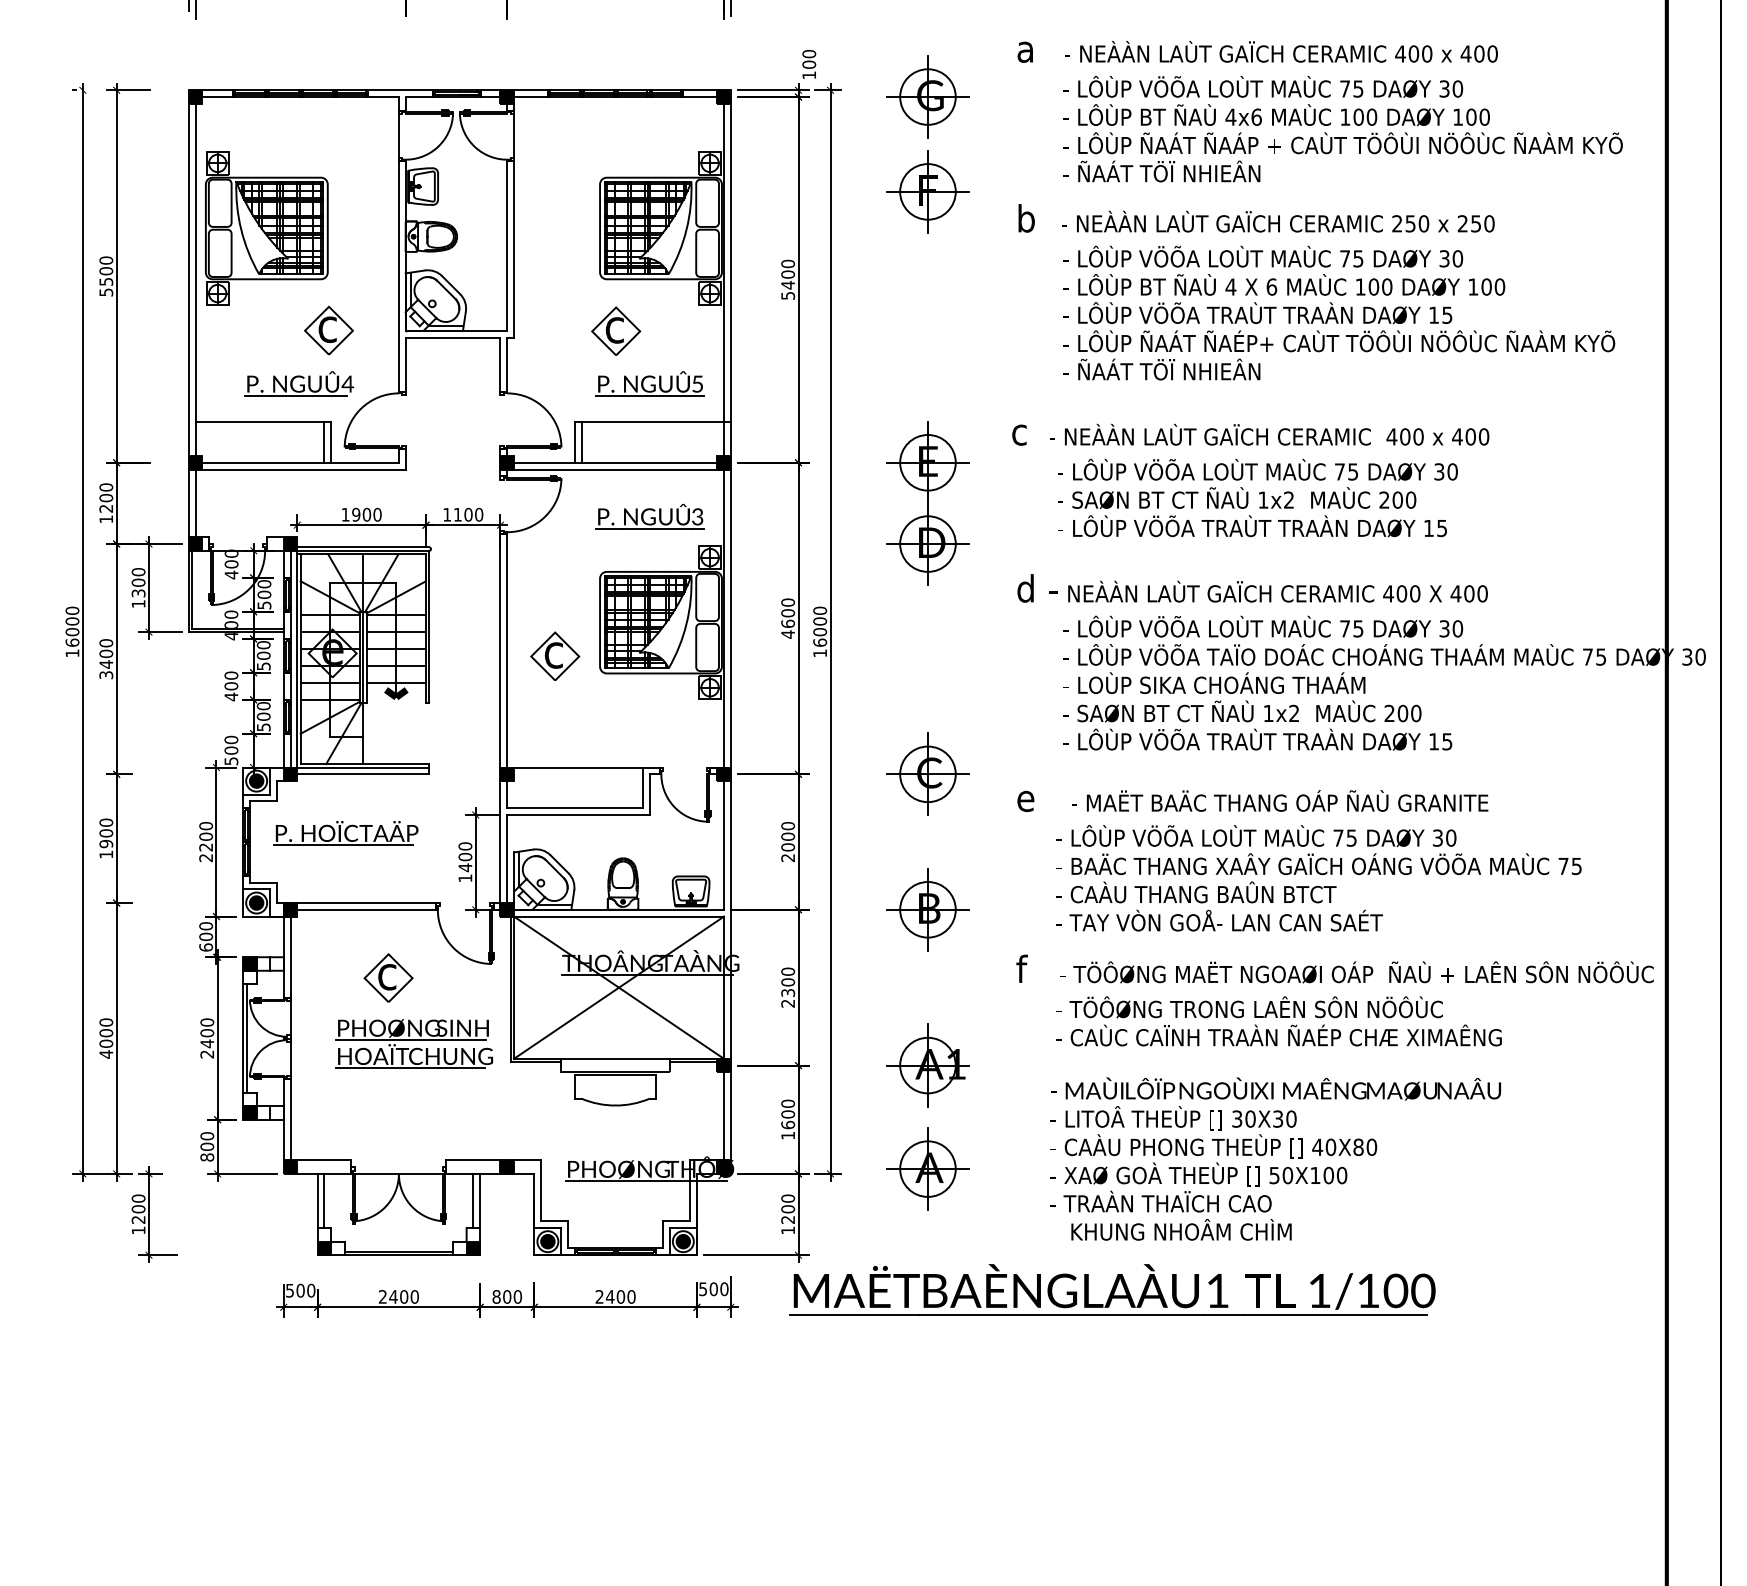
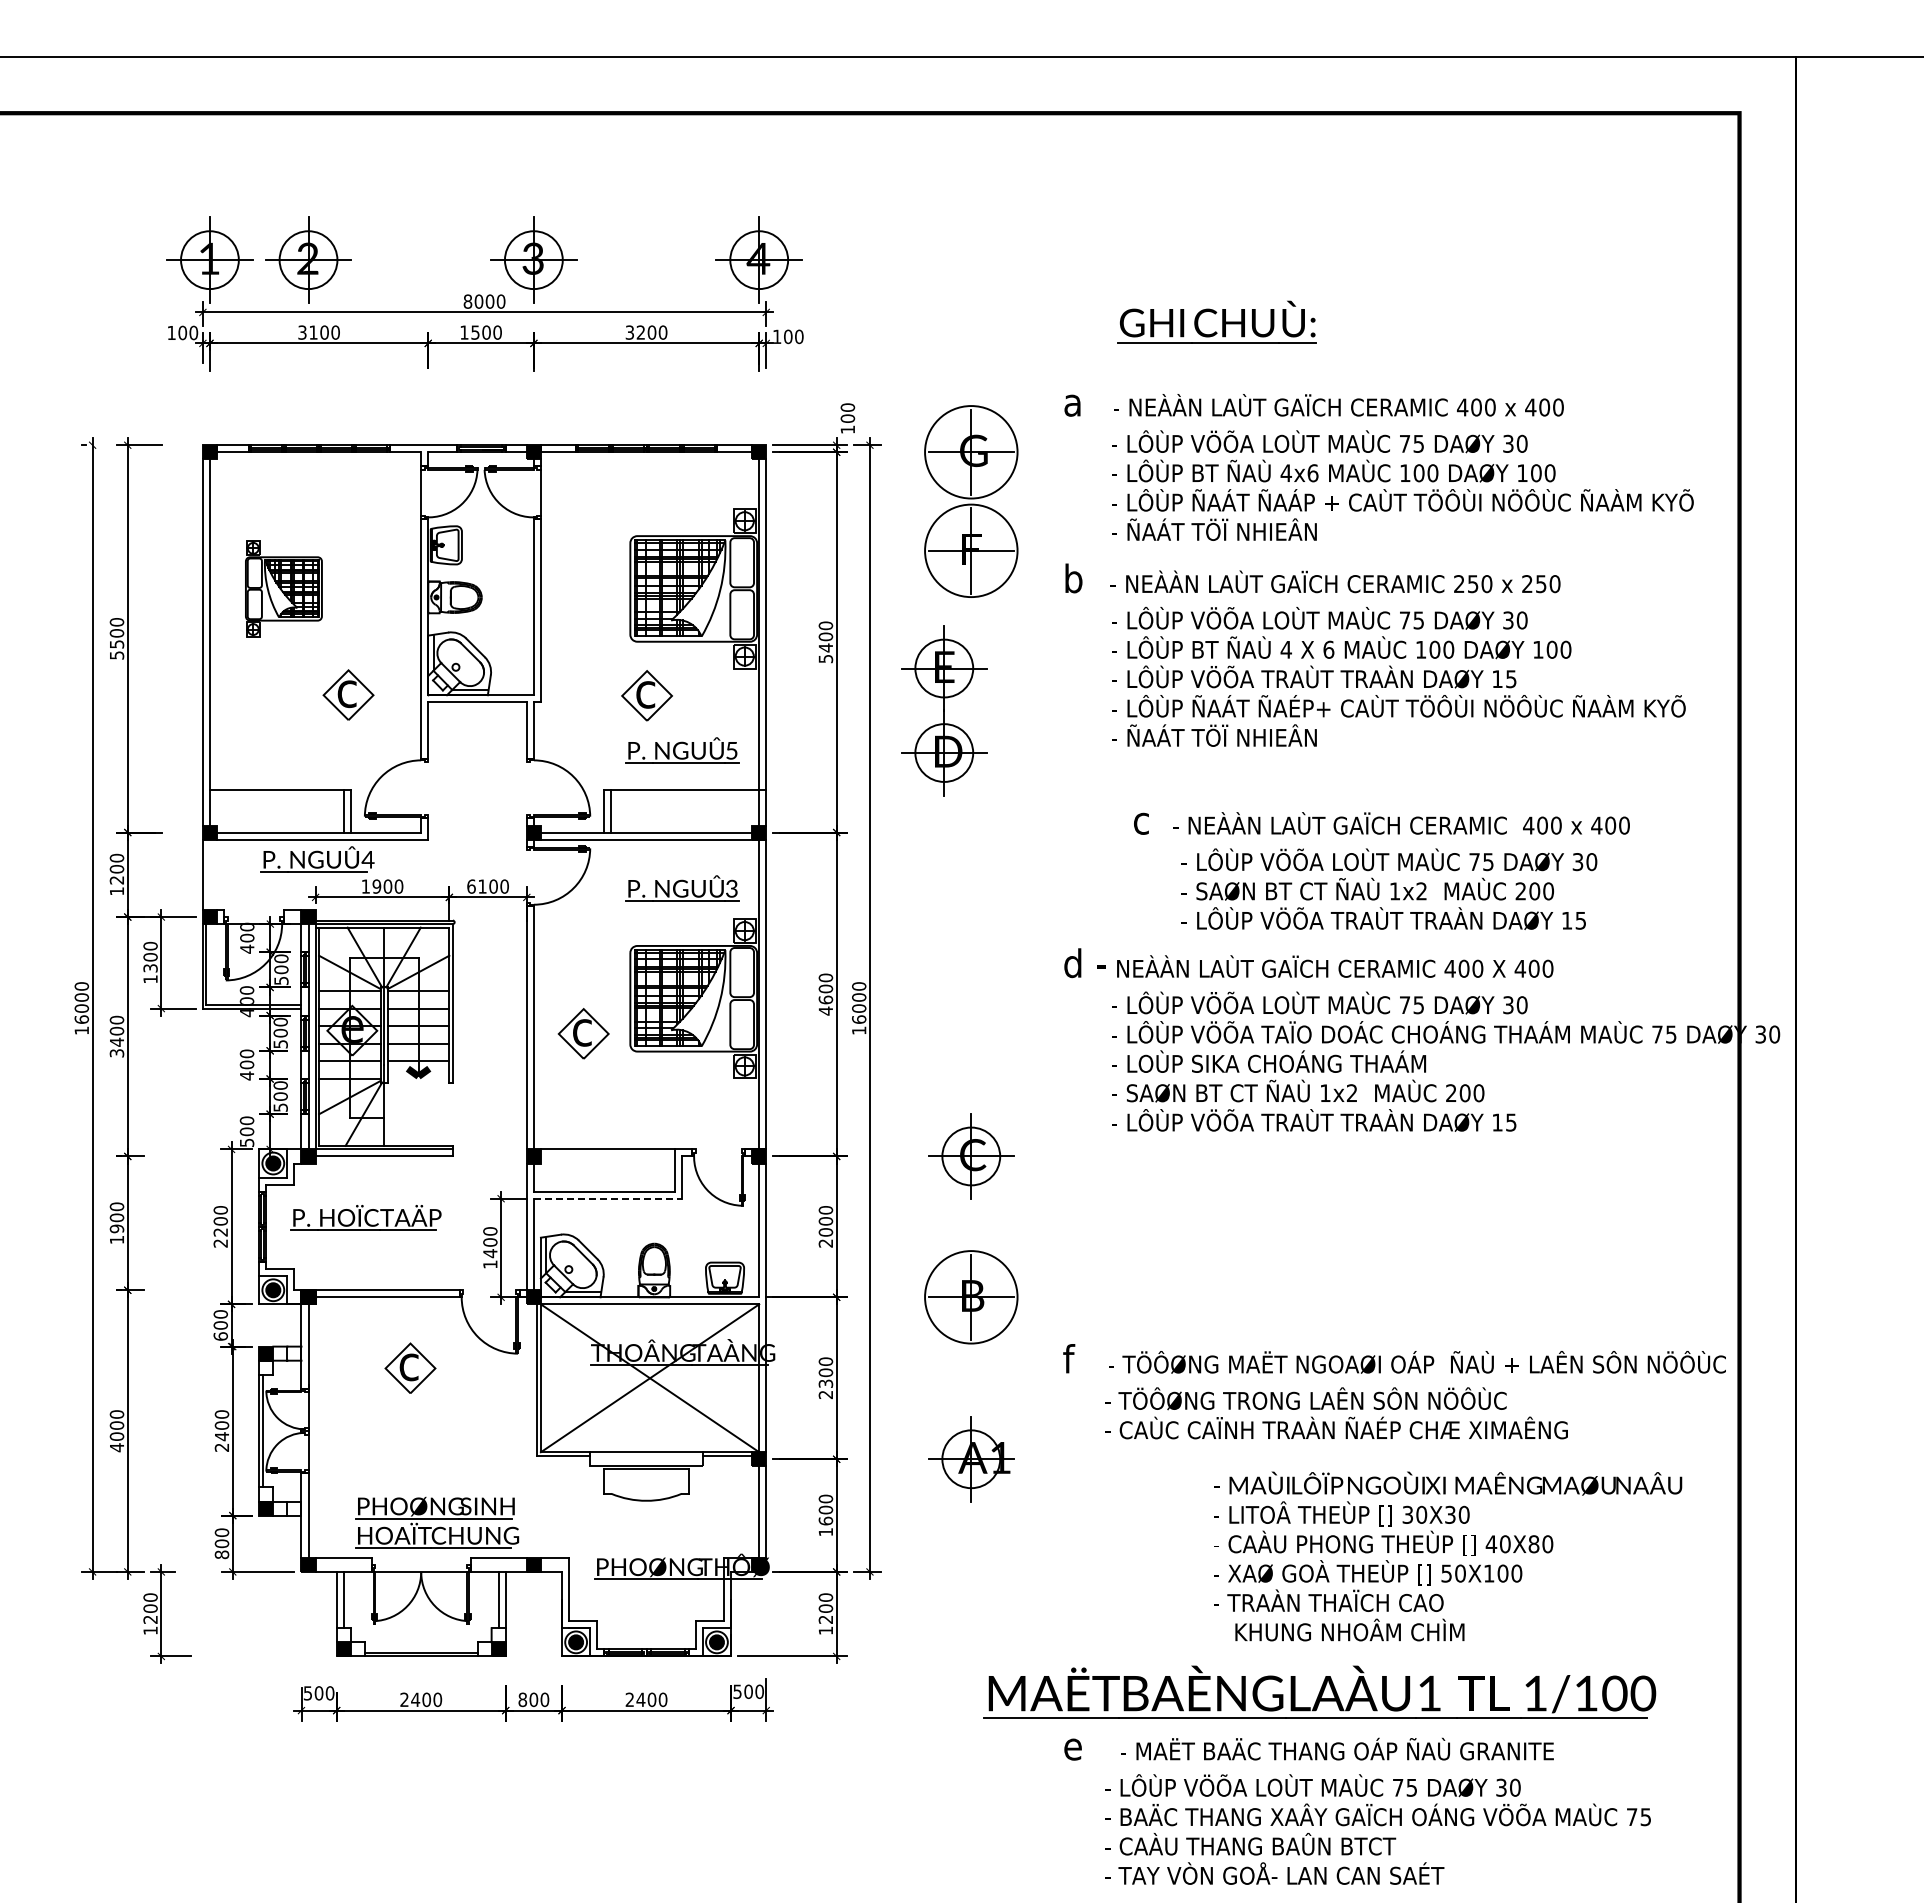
circle: (928, 97) -> (971, 452), size x1.6
circle: (928, 191) -> (971, 550), size x1.6
part: (266, 228) -> (283, 588), size x0.6
part: (299, 383) -> (317, 859), moved
text: (1250, 480) -> (1381, 870), moved
line: (195, 503) -> (209, 874), removed
part: (928, 503) -> (944, 710), moved
text: (447, 514) -> (471, 886), 1100 -> 6100
line: (578, 814) -> (607, 1198), solid -> dashed
text: (1299, 859) -> (1357, 1810), moved
circle: (928, 909) -> (971, 1297), size x1.6
part: (414, 1043) -> (437, 1522), moved
text: (1276, 1159) -> (1448, 1556), moved
part: (928, 1168) -> (971, 1566), removed
part: (1111, 1288) -> (1319, 1691), moved

